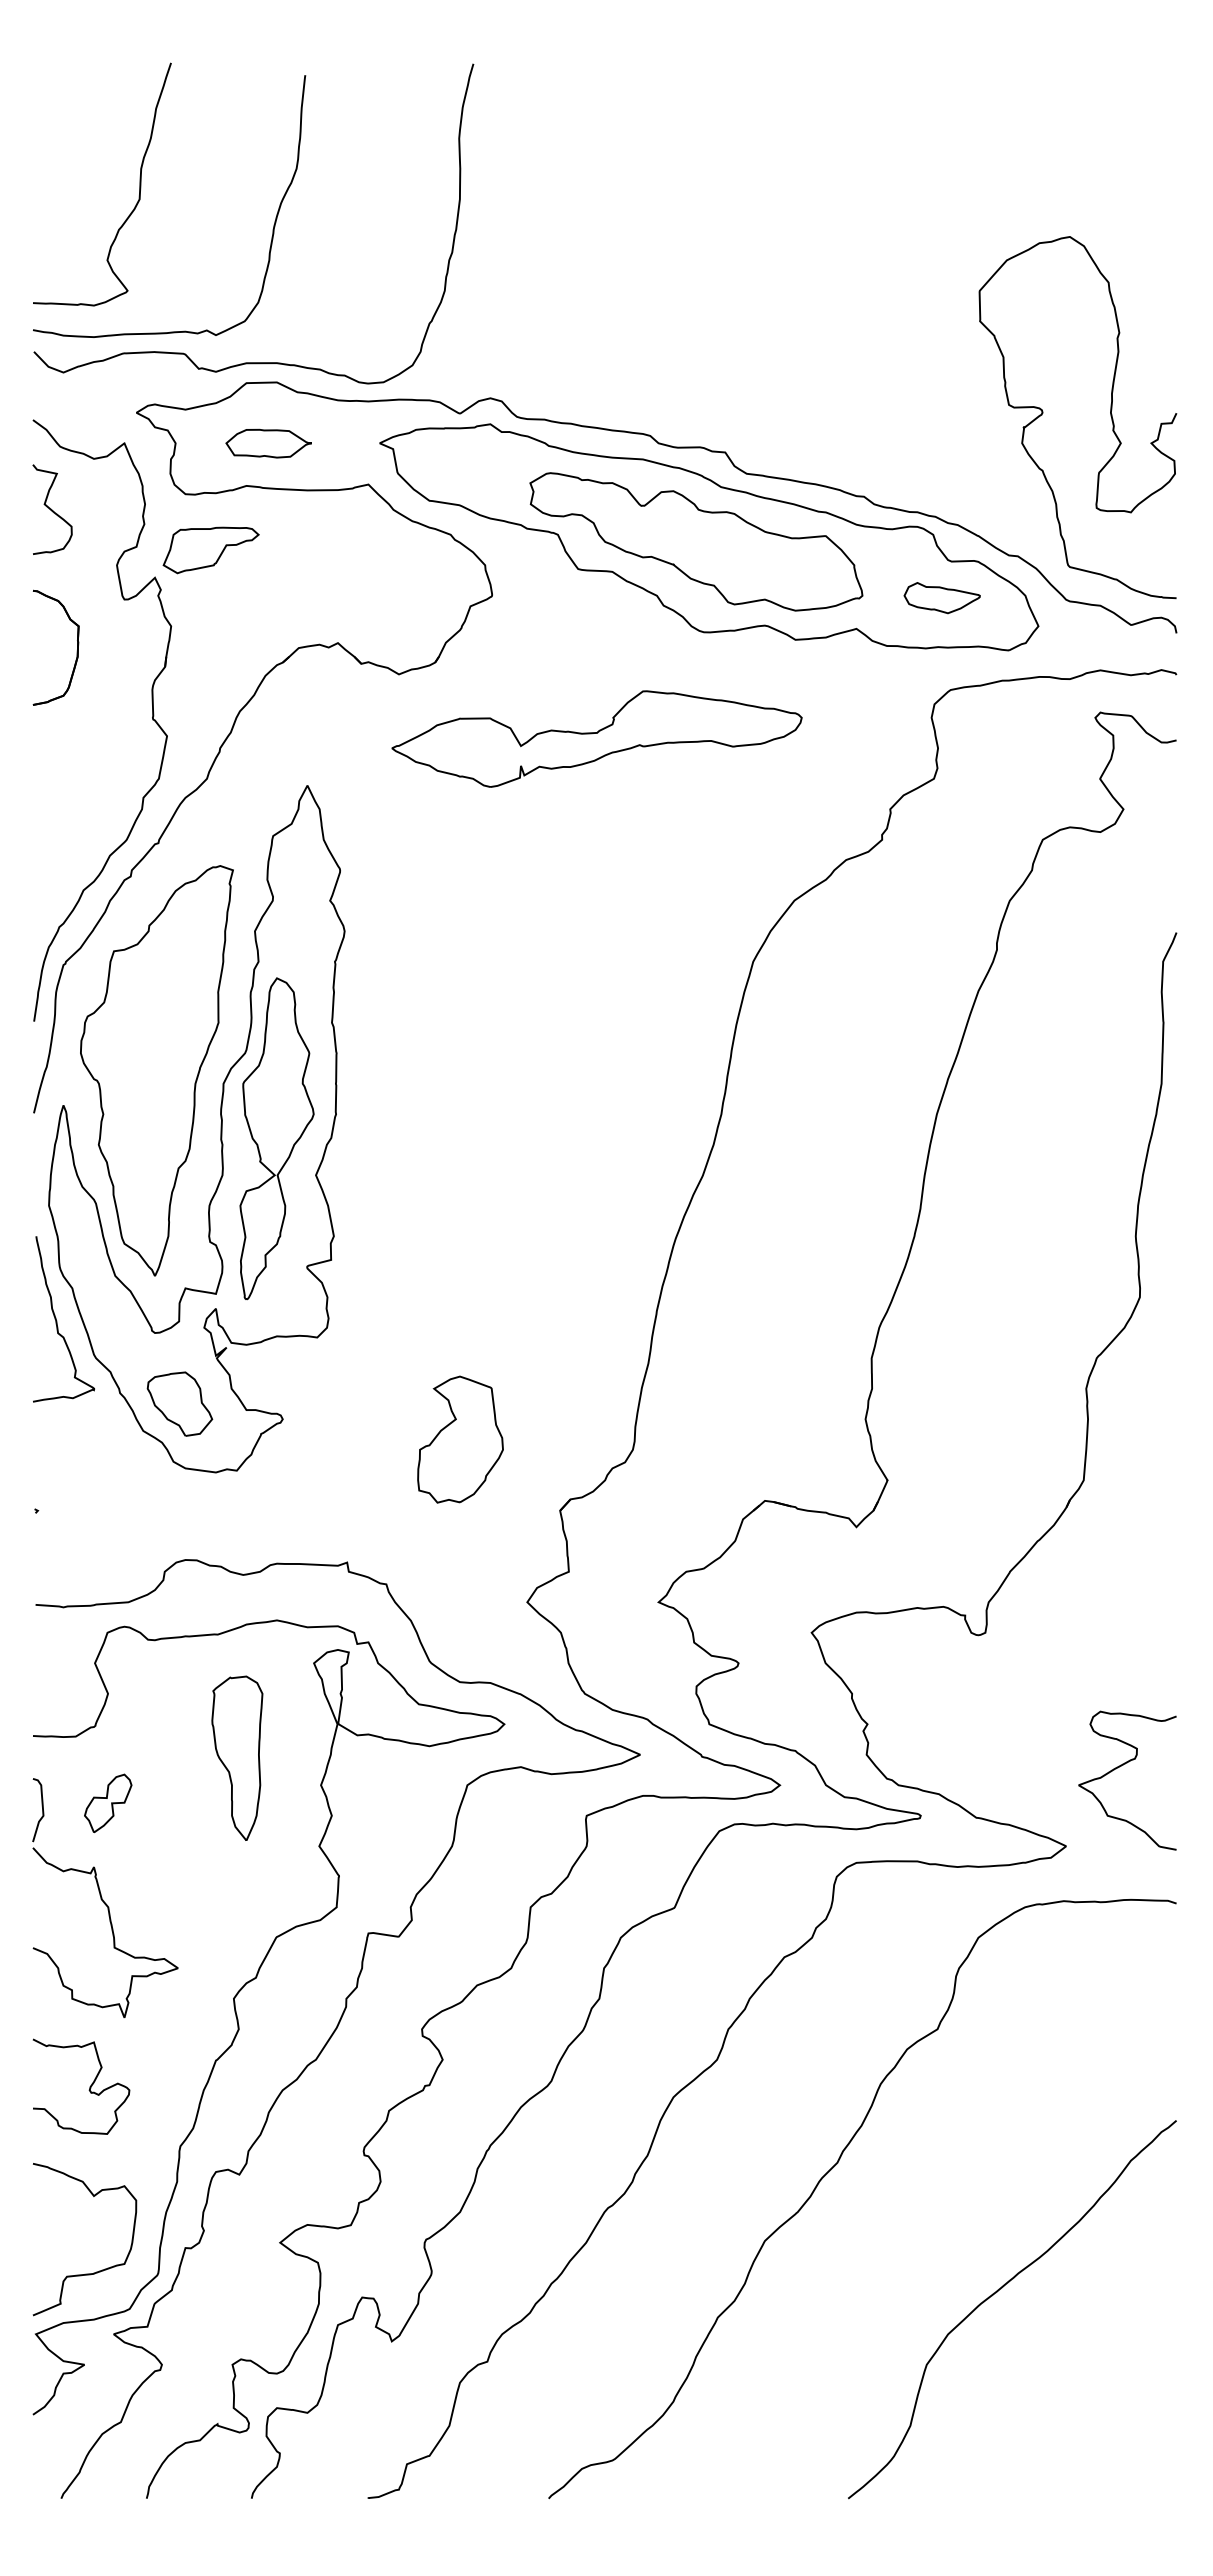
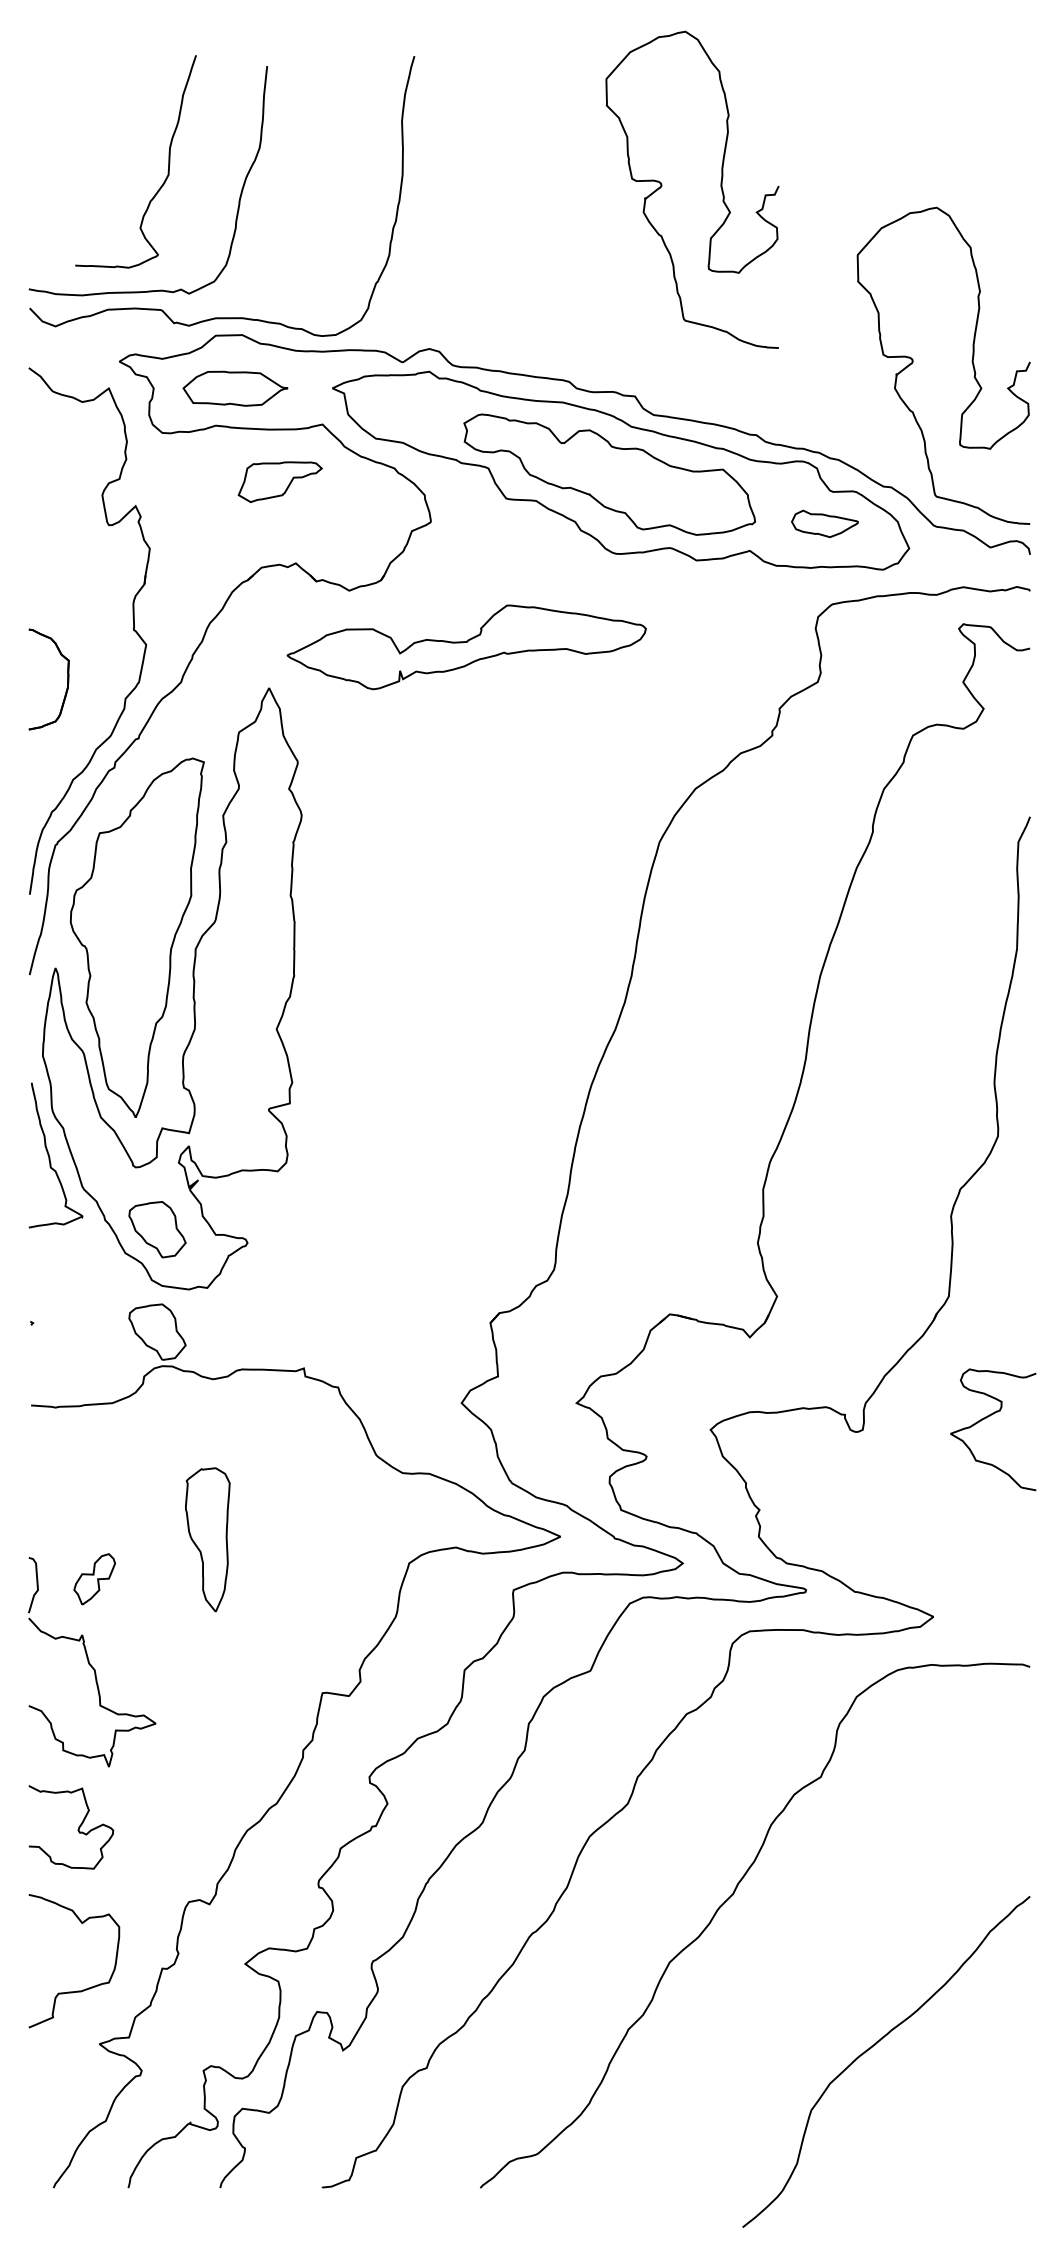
curve: (139, 184) -> (168, 161), moved
curve: (823, 215) -> (721, 188), added
part: (268, 443) -> (235, 388), size x1.4
curve: (52, 509) -> (45, 446), removed
part: (210, 550) -> (279, 482), moved
part: (76, 651) -> (66, 682), moved
part: (596, 738) -> (466, 646), moved
part: (276, 1138) -> (242, 997), removed
part: (460, 1439) -> (403, 1260), removed
part: (179, 1520) -> (157, 1331), added
curve: (1118, 1768) -> (985, 1419), moved
curve: (238, 2019) -> (208, 1768), removed
curve: (996, 2293) -> (872, 2047), moved

